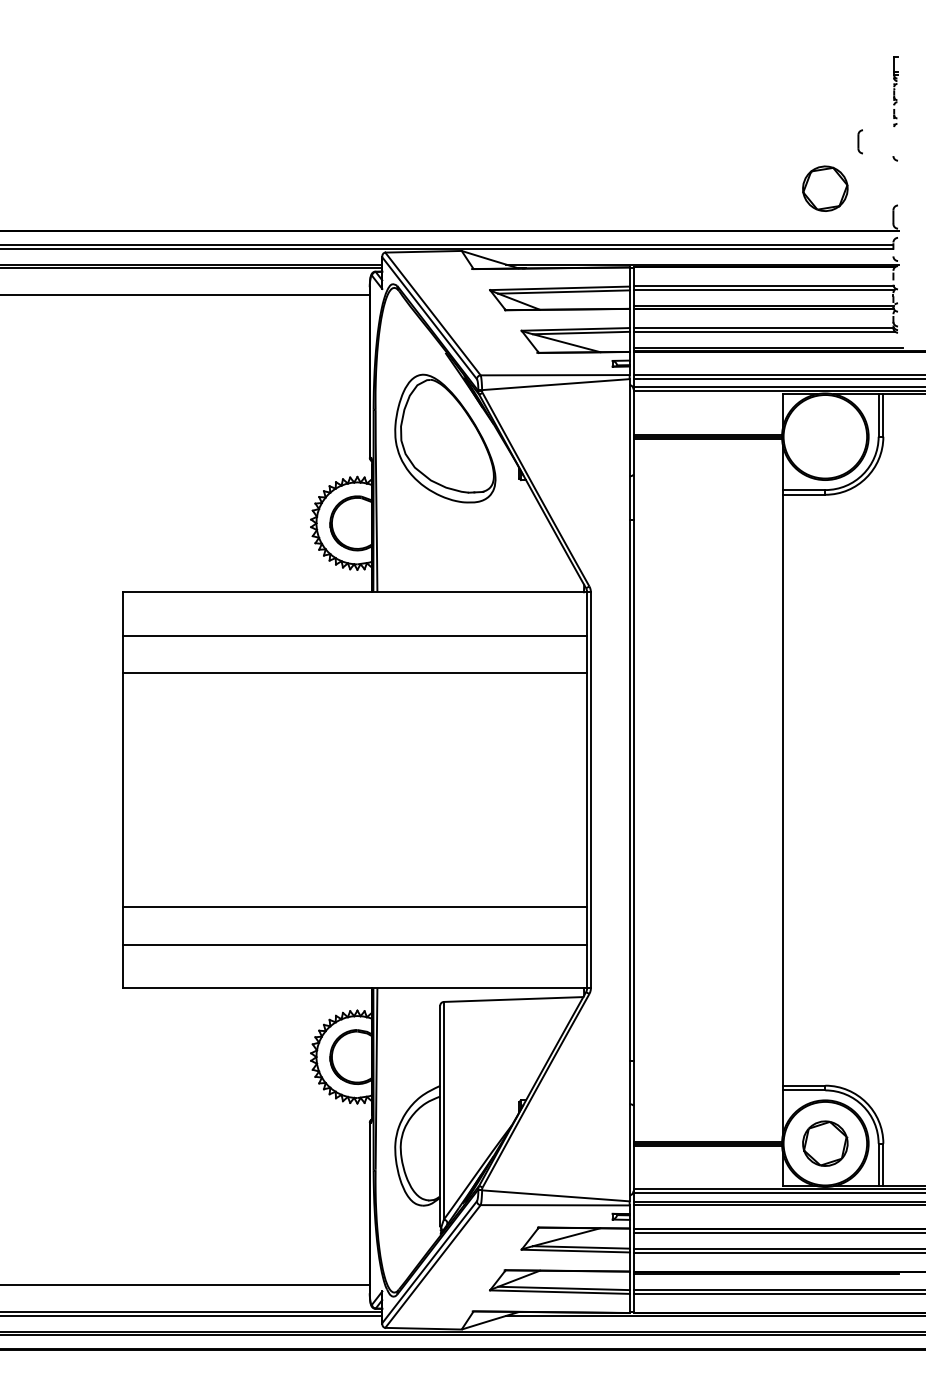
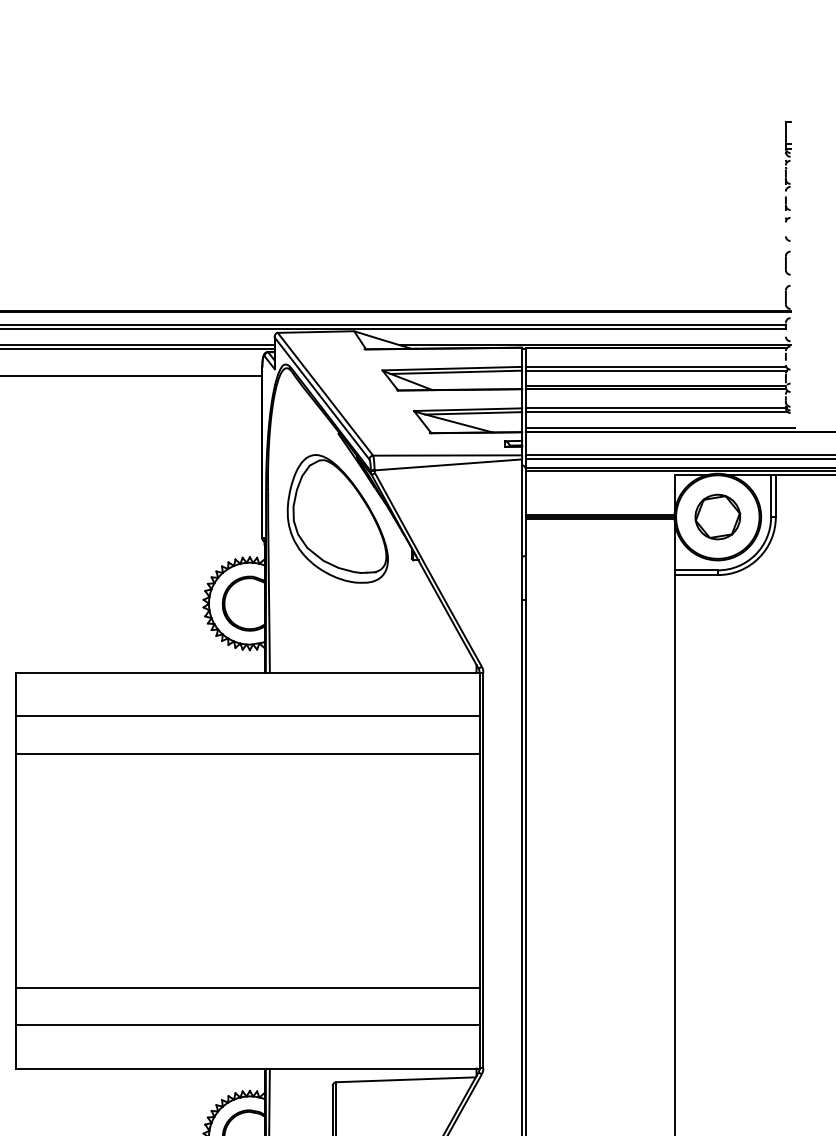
part: (895, 91) -> (787, 171), size x1.43
part: (859, 141) -> (786, 262), moved
part: (825, 188) -> (717, 516), moved

